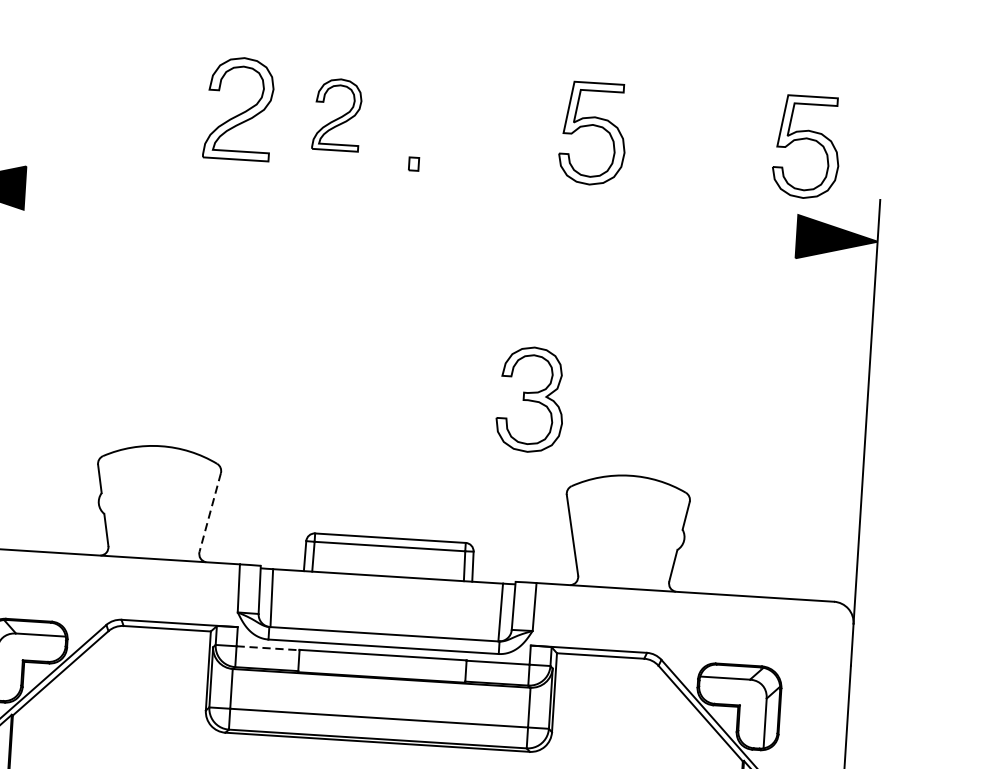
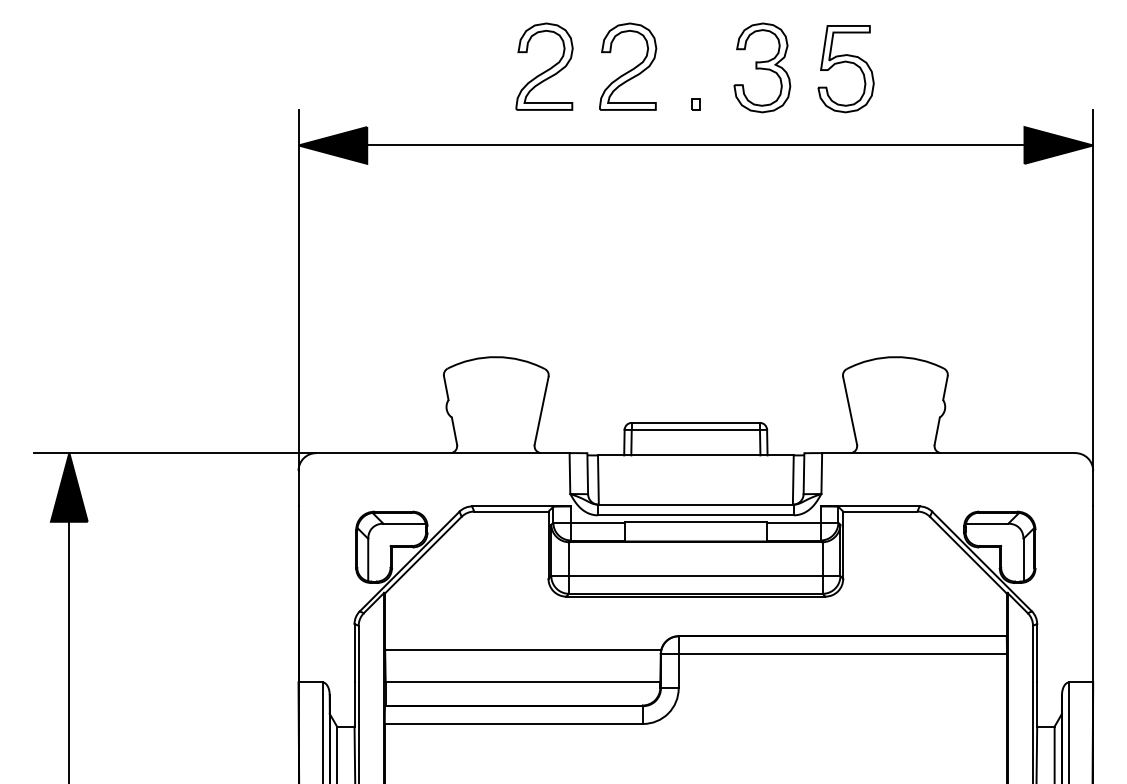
part: (337, 114) -> (628, 66), size x1.43
part: (803, 140) -> (1024, 63), removed
line: (410, 212) -> (695, 145), added
part: (530, 399) -> (762, 67), moved
line: (210, 512) -> (541, 410), dashed -> solid
line: (267, 647) -> (597, 522), dashed -> solid

